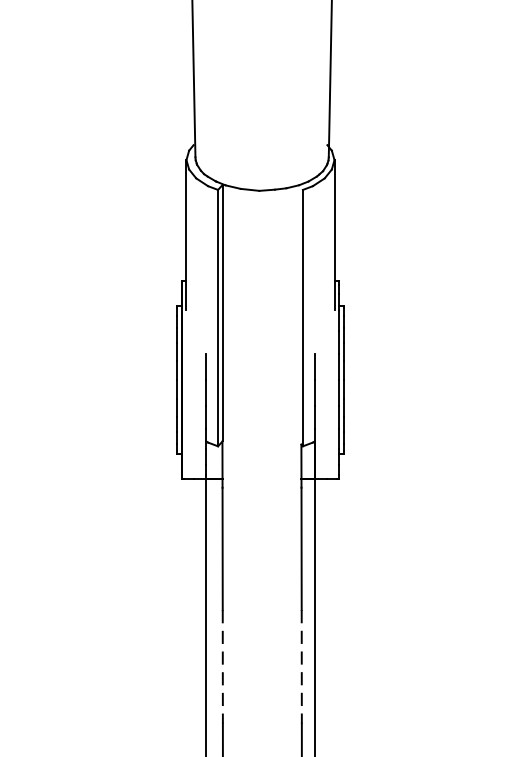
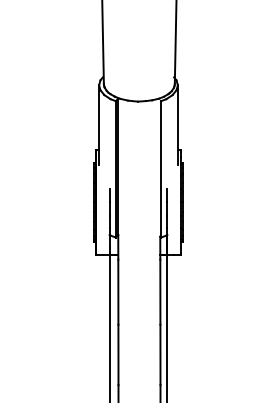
line: (222, 667) -> (118, 355), dashed -> solid
line: (301, 667) -> (160, 355), dashed -> solid

